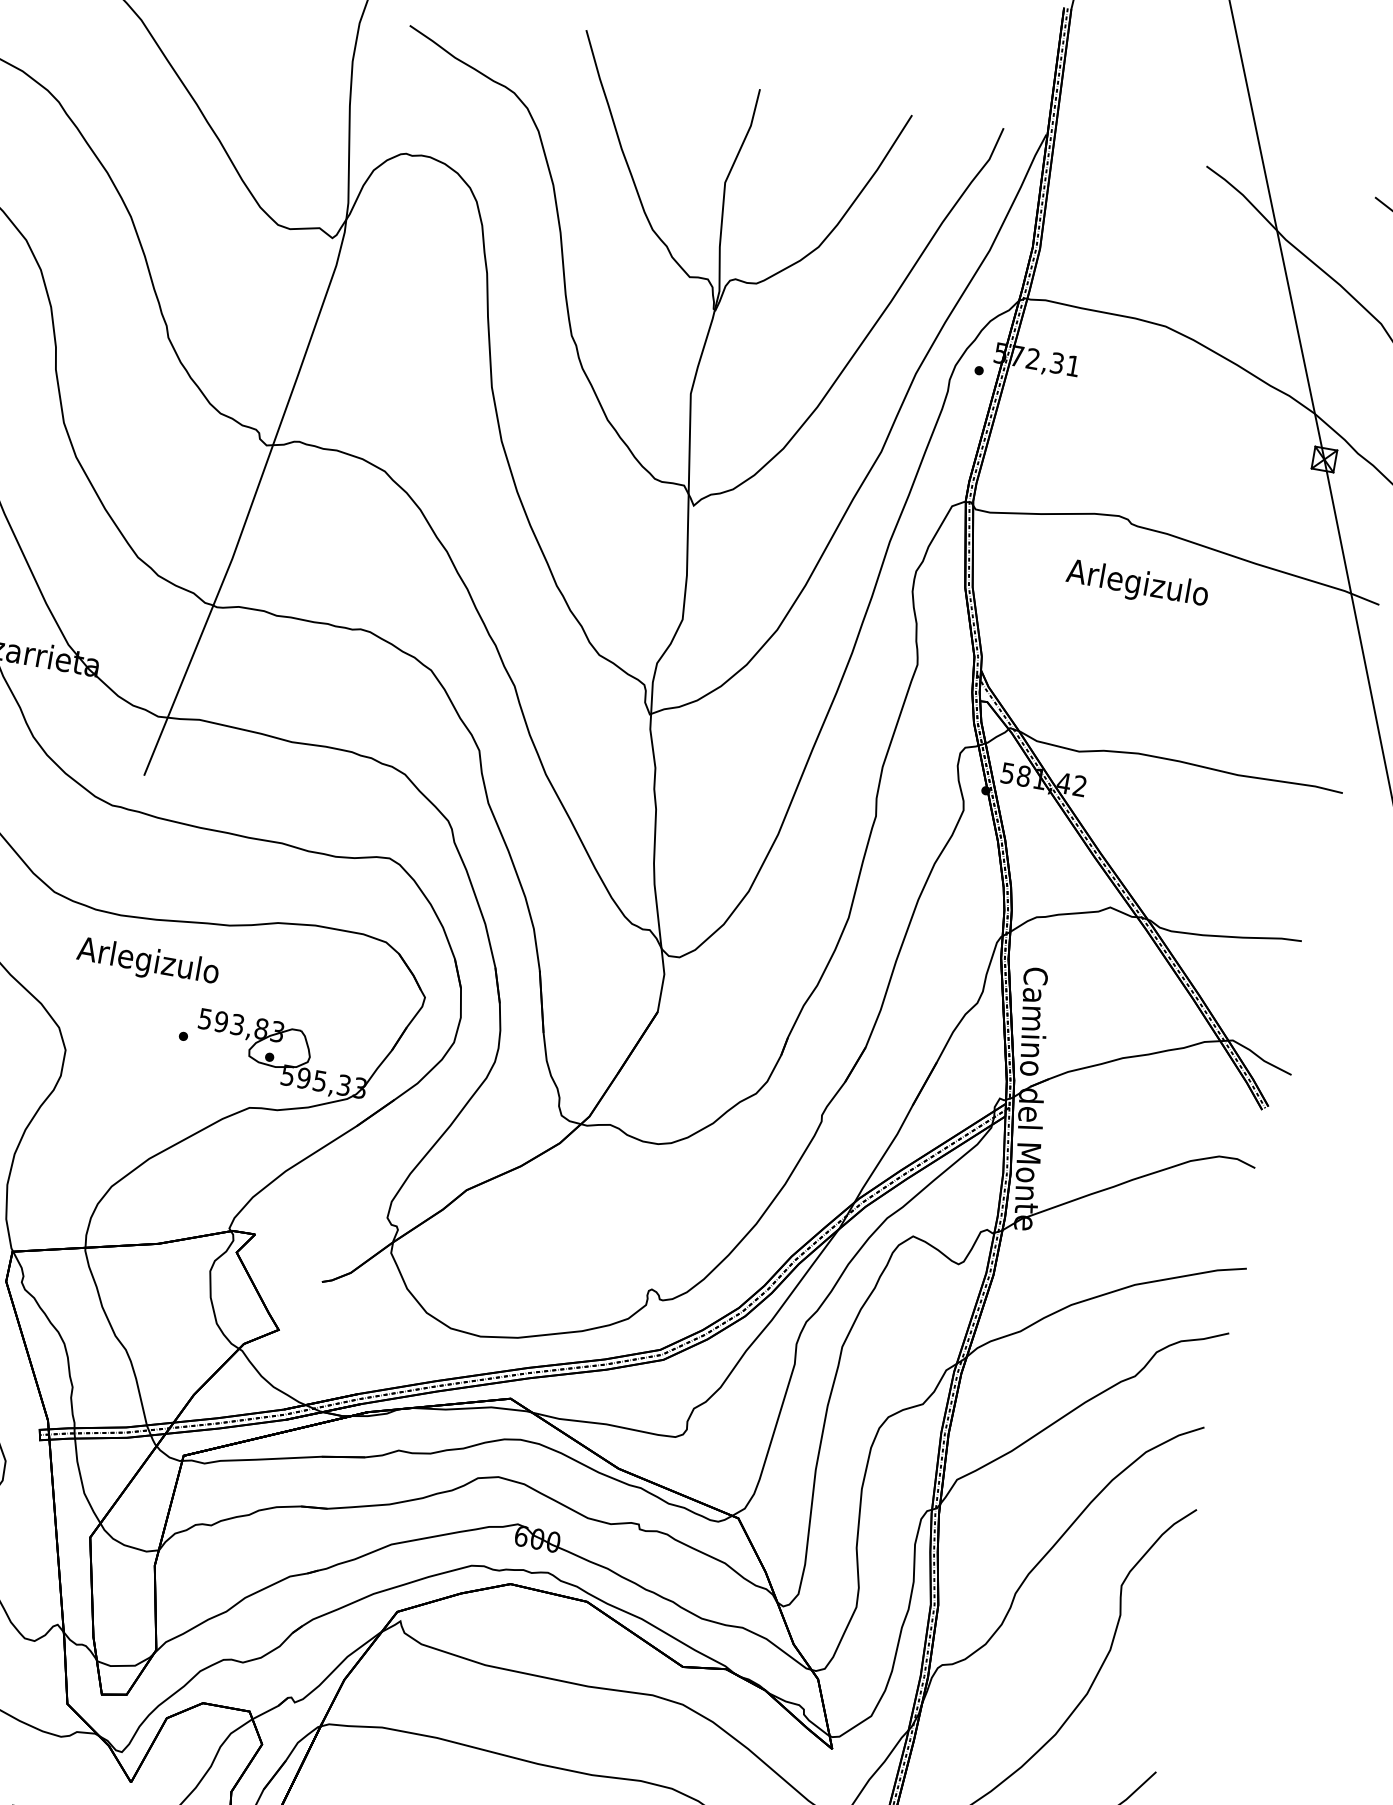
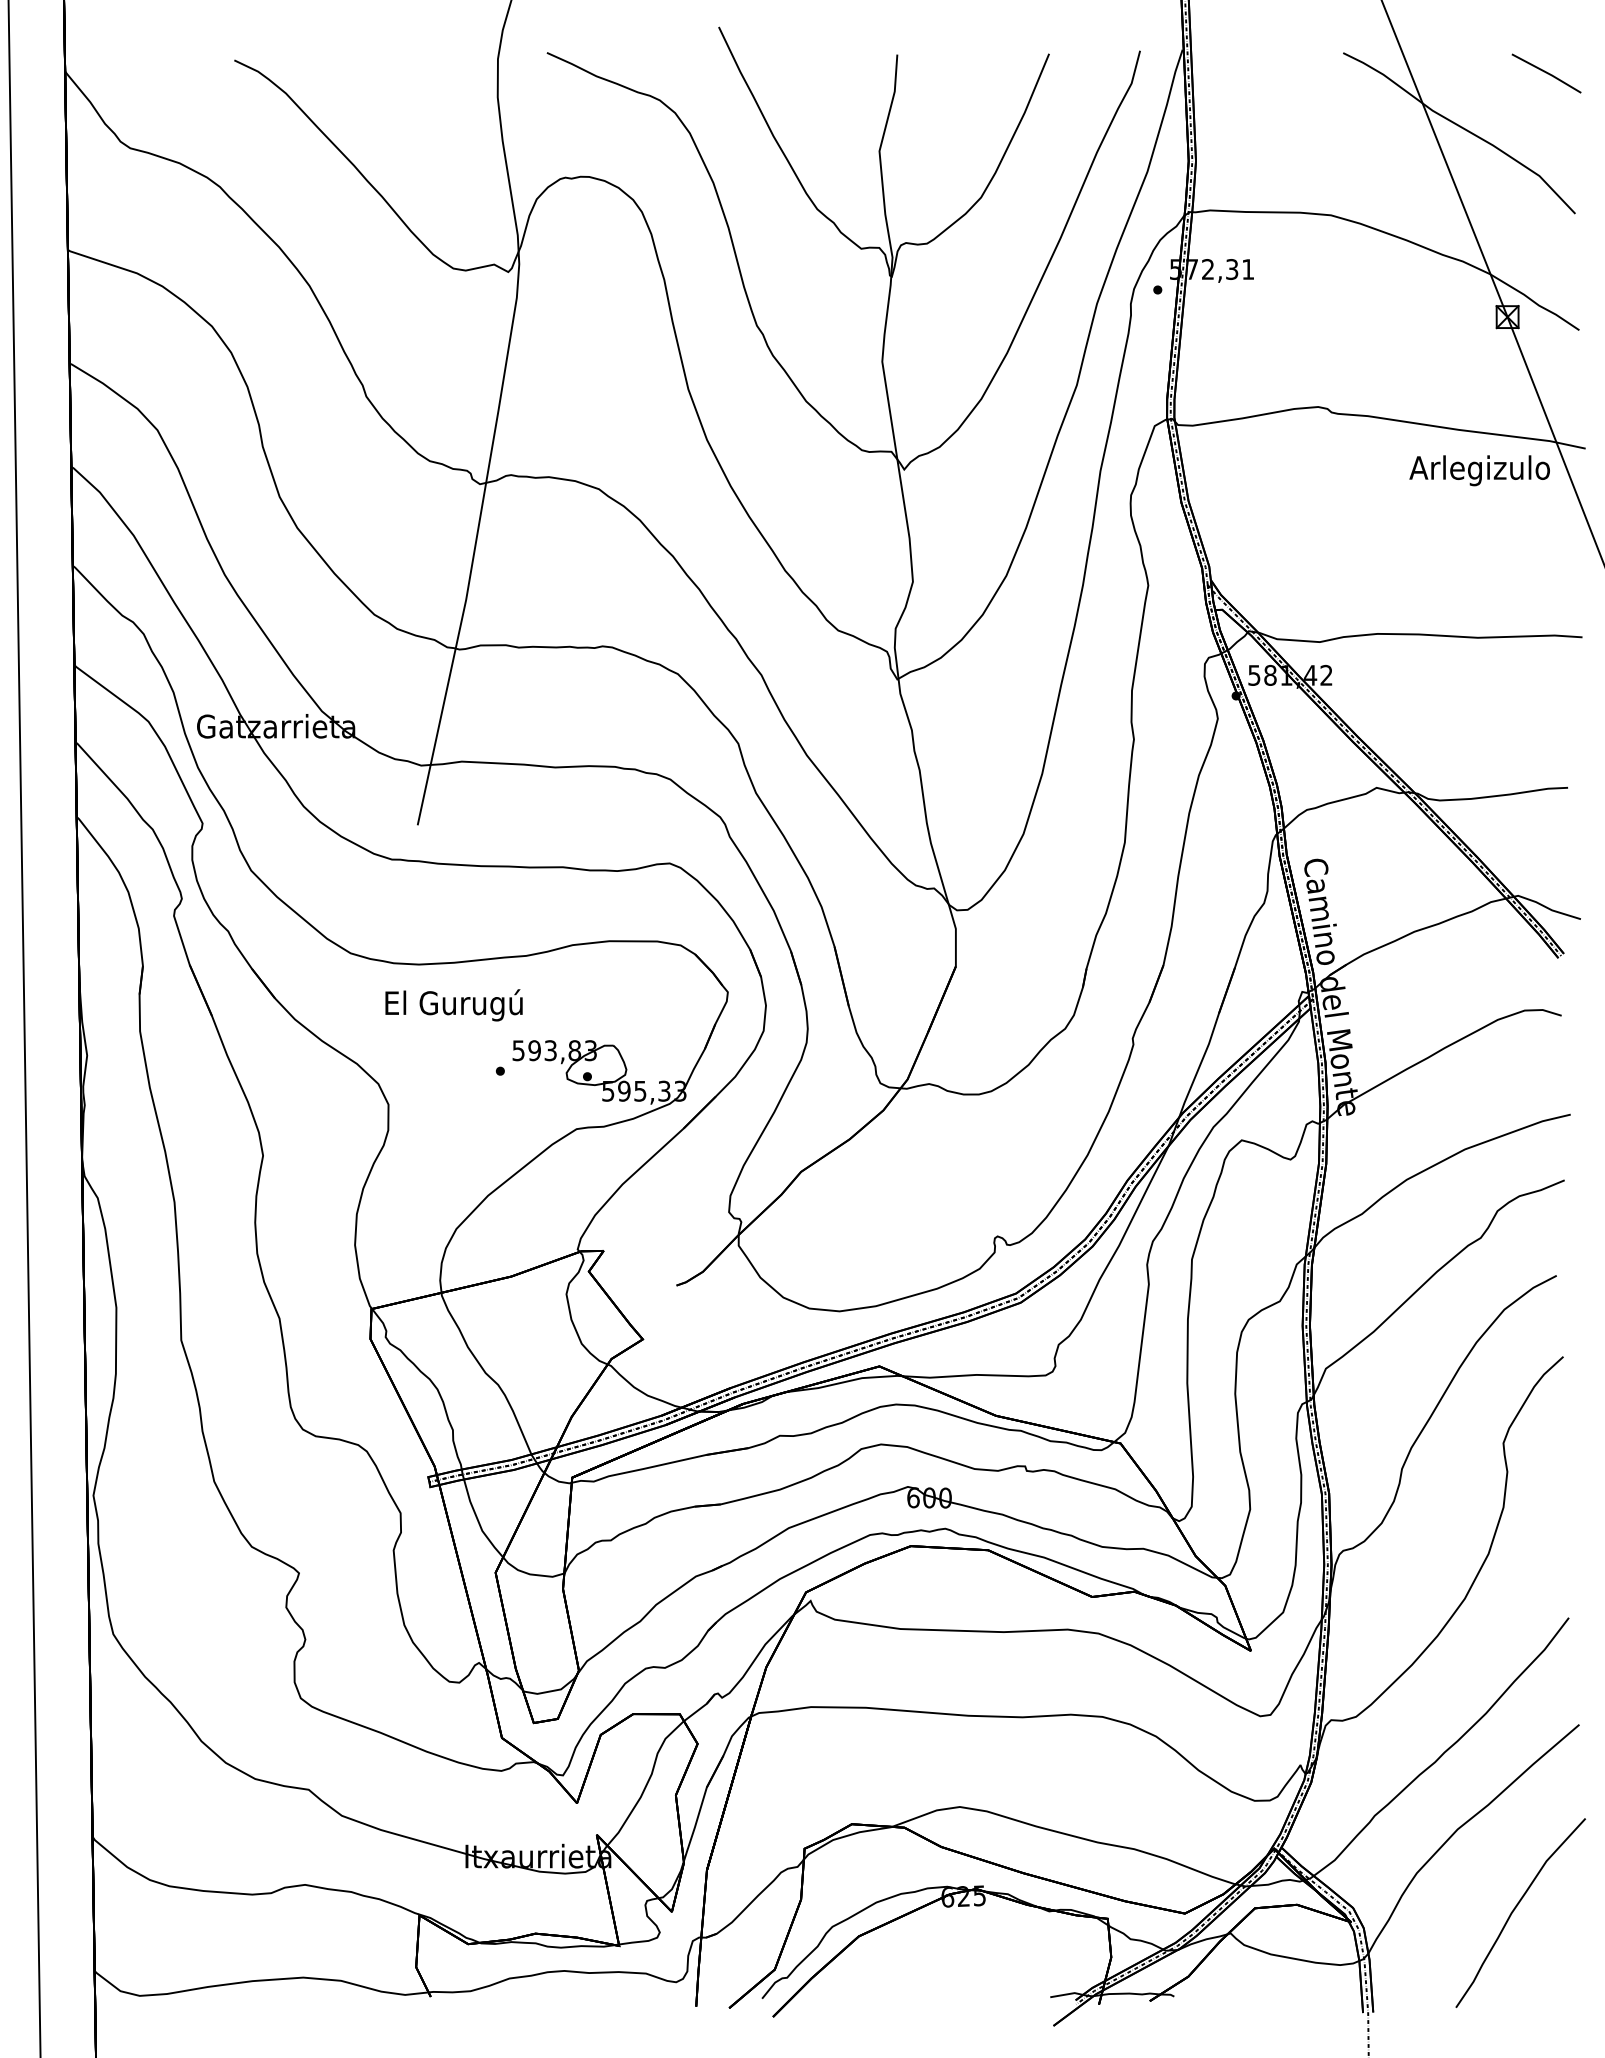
text: (1137, 584) -> (1479, 470), moved
text: (148, 962) -> (453, 1005), Arlegizulo -> El Gurugú

